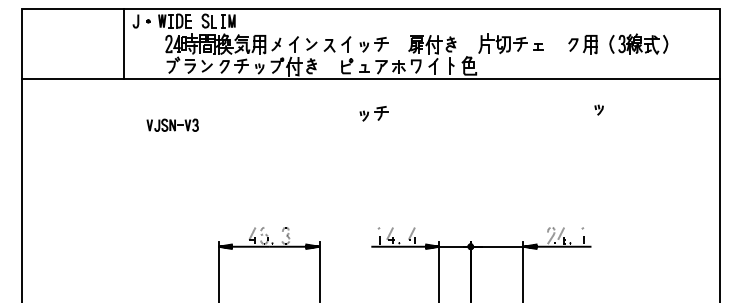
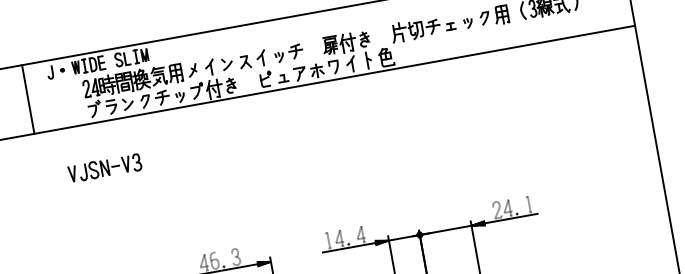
line: (124, 43) -> (28, 98), moved
part: (598, 109) -> (467, 22), moved
part: (373, 113) -> (300, 121), removed
part: (172, 125) -> (104, 168), size x1.43

